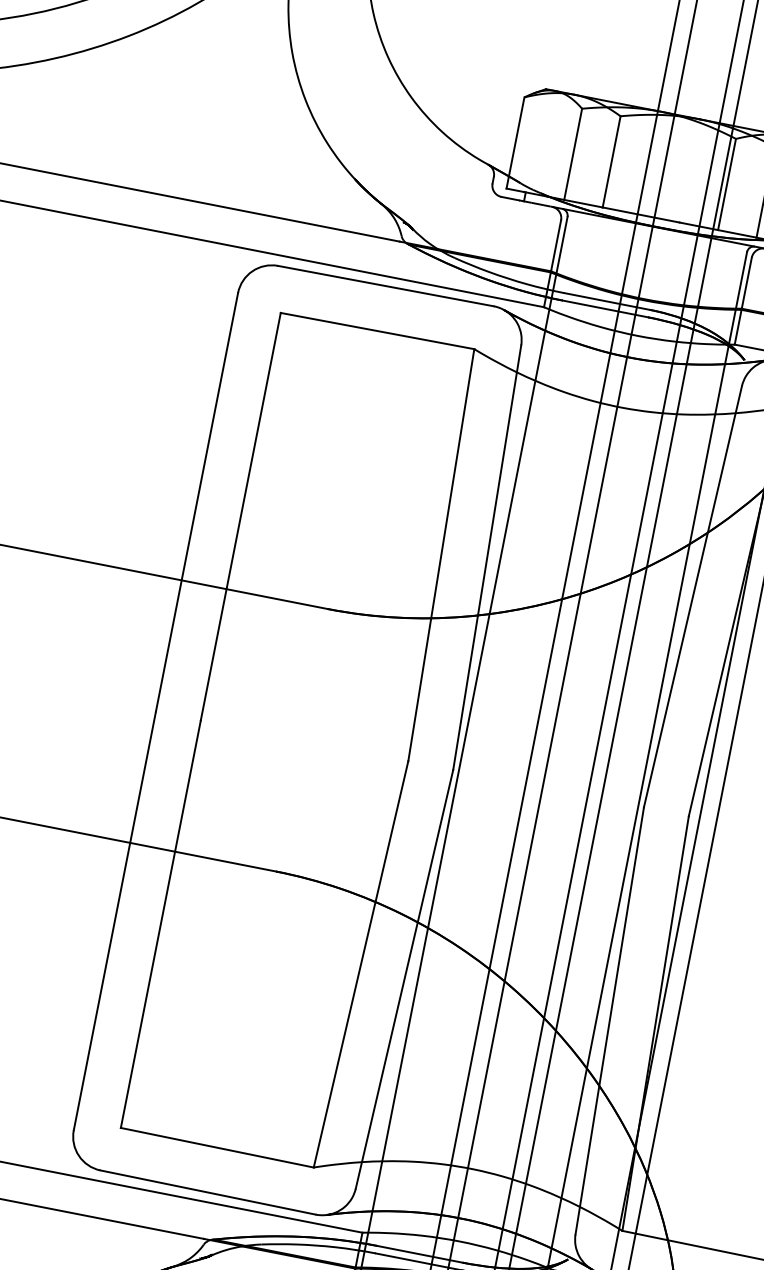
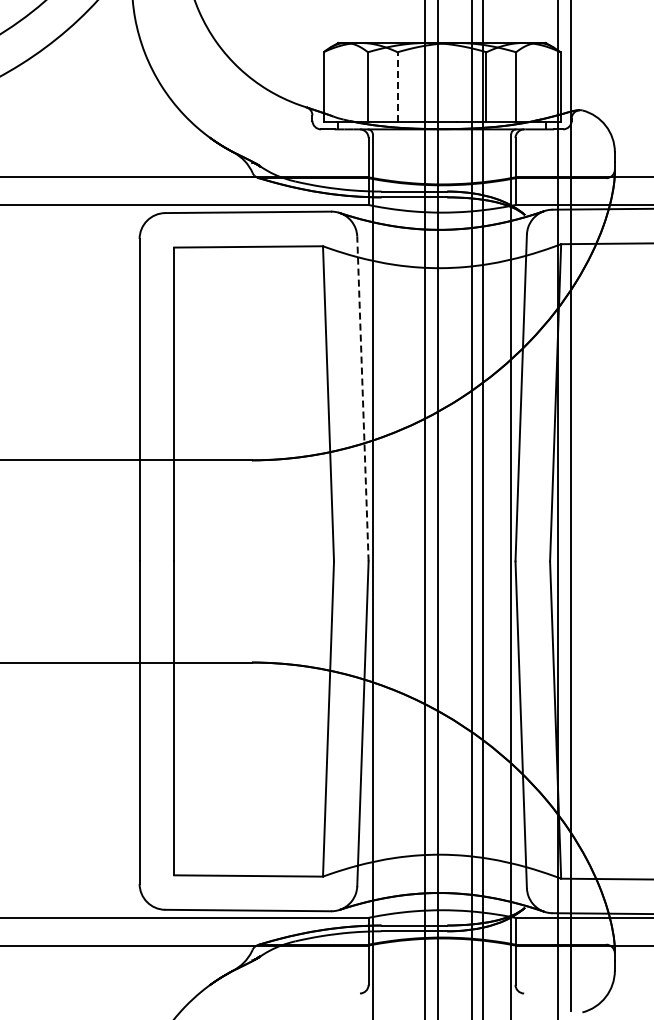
line: (611, 160) -> (397, 86), solid -> dashed
line: (486, 556) -> (362, 398), solid -> dashed

